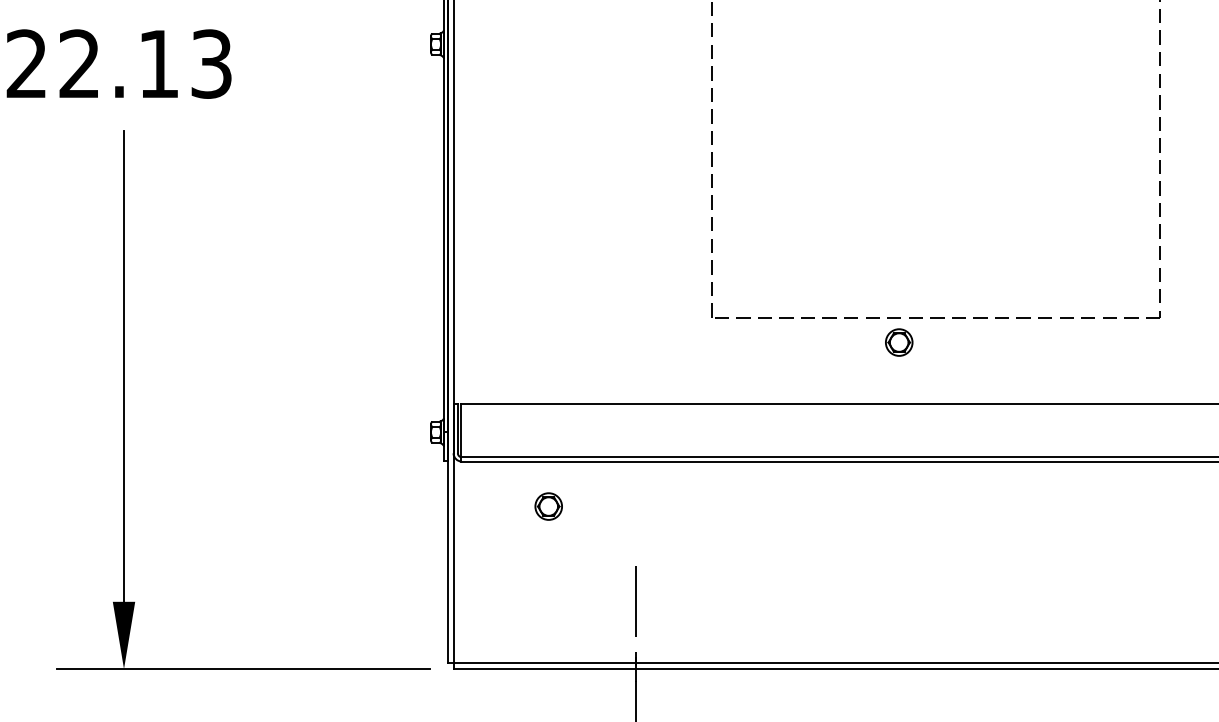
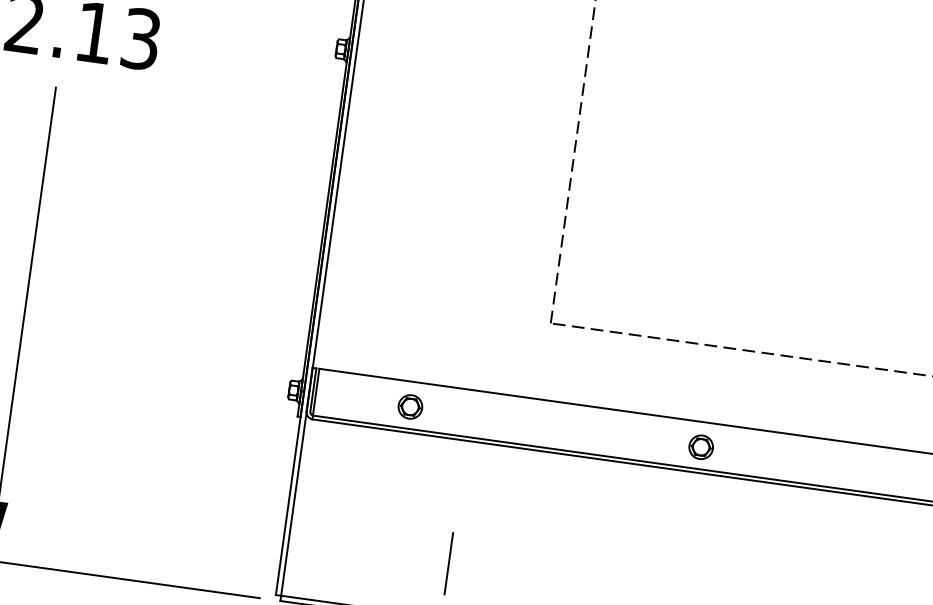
part: (899, 342) -> (701, 447), moved
part: (548, 506) -> (410, 406), moved

